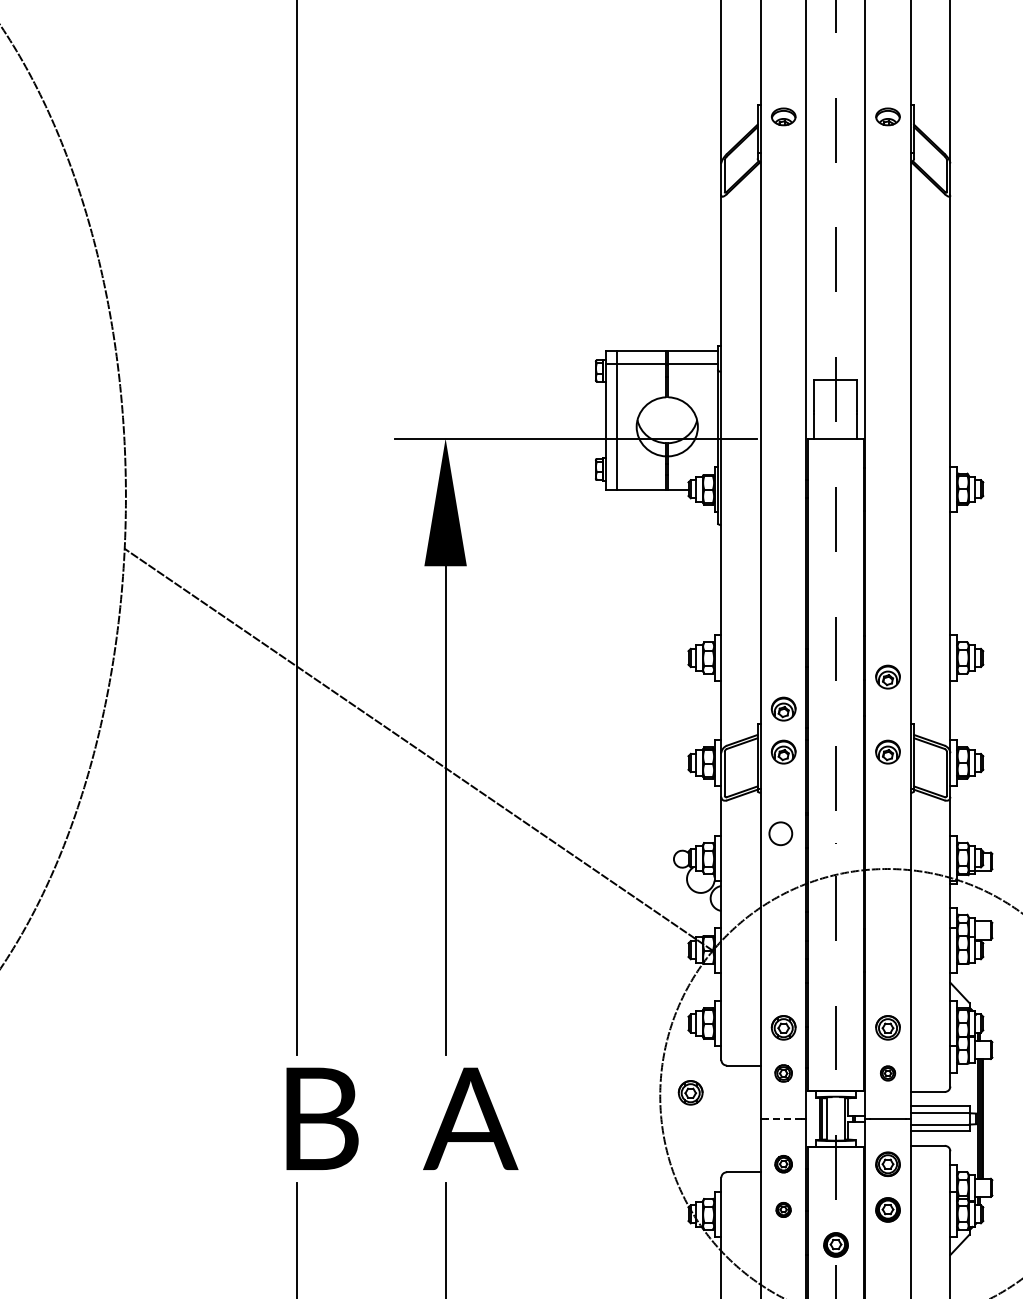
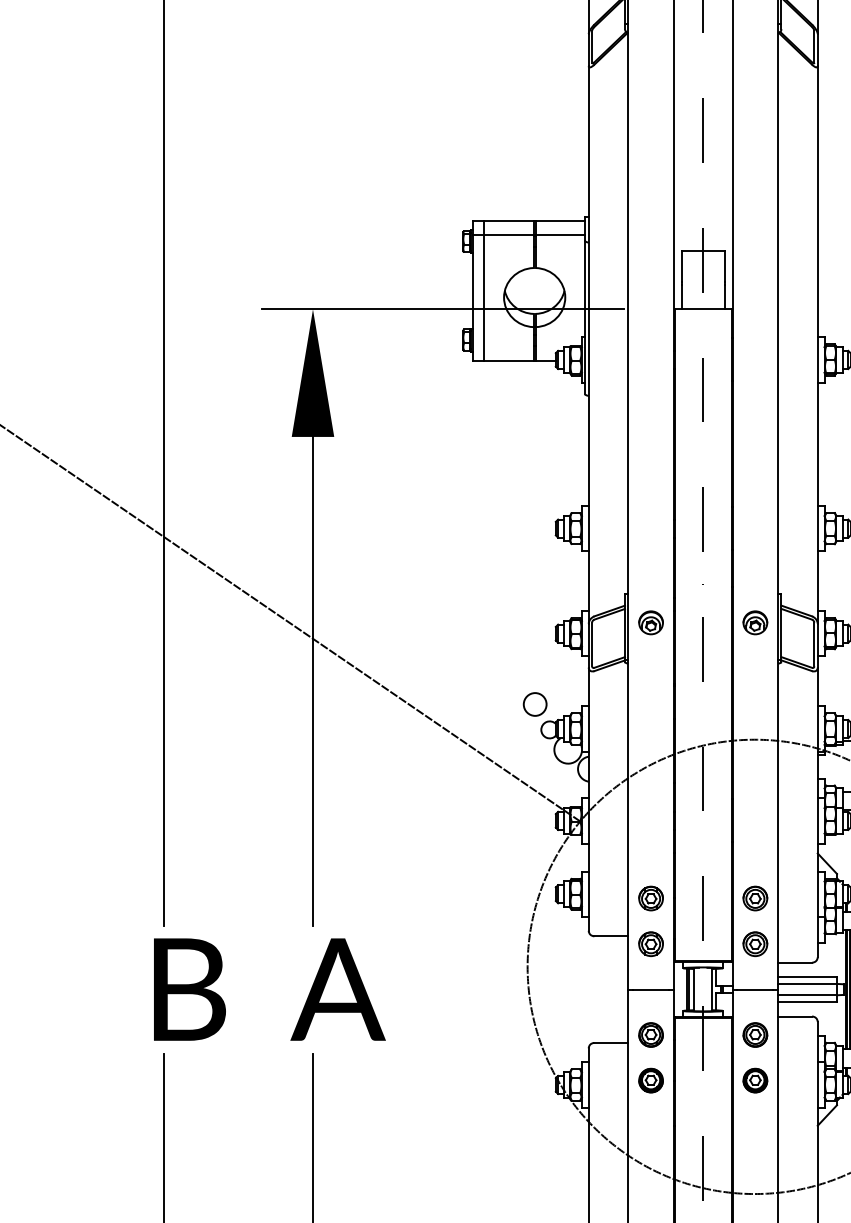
part: (887, 676) -> (754, 547), removed
part: (783, 708) -> (650, 579), removed
circle: (780, 833) -> (534, 704), moved
part: (783, 1073) -> (650, 944), size x1.43
part: (887, 1073) -> (754, 944), size x1.67
part: (690, 1092) -> (557, 963), removed
line: (783, 1118) -> (650, 989), dashed -> solid
part: (783, 1163) -> (650, 1034), size x1.43
part: (783, 1209) -> (650, 1080), size x1.67
part: (835, 1244) -> (702, 1115), removed

